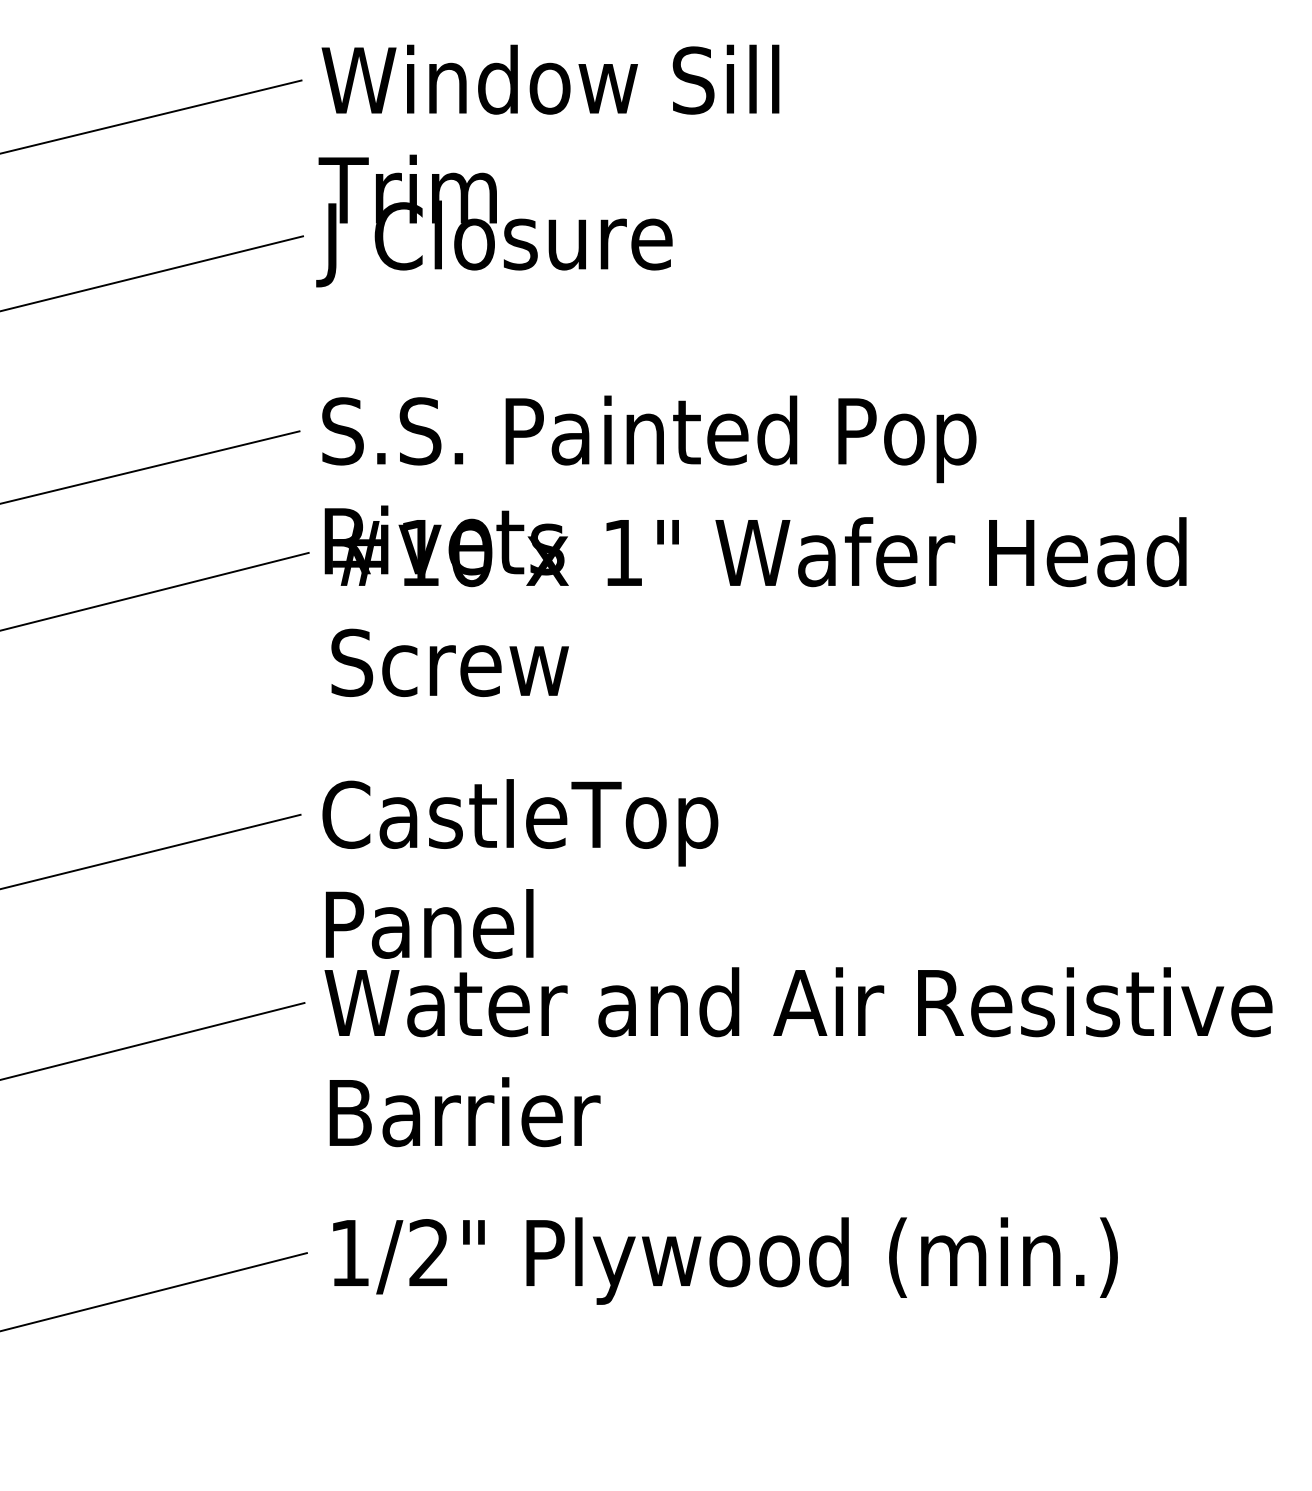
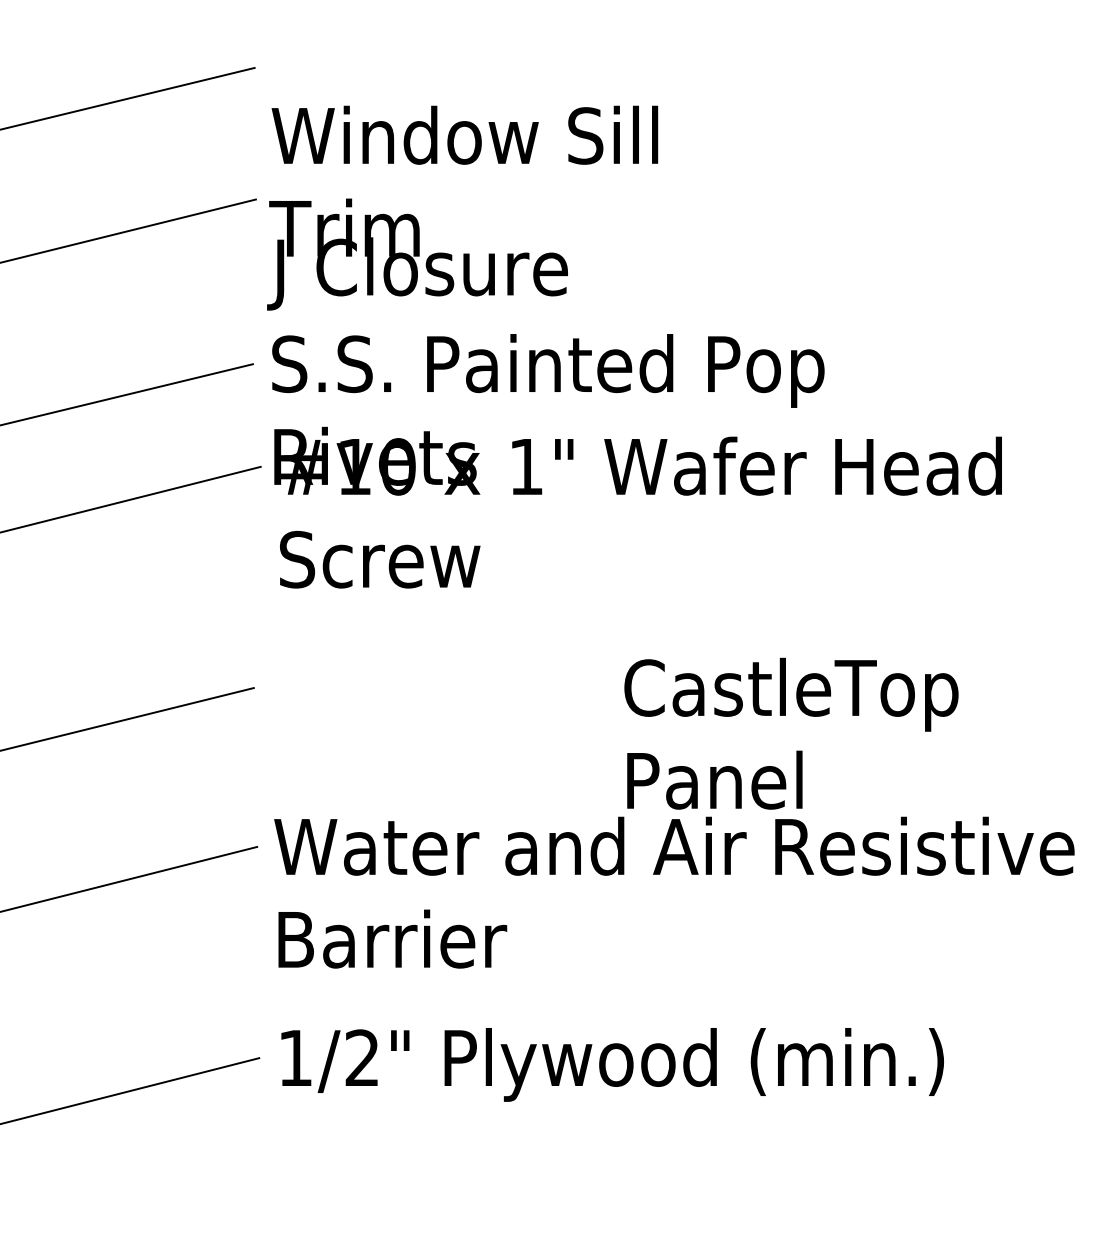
text: (547, 165) -> (462, 207), moved
text: (520, 868) -> (791, 733), moved

